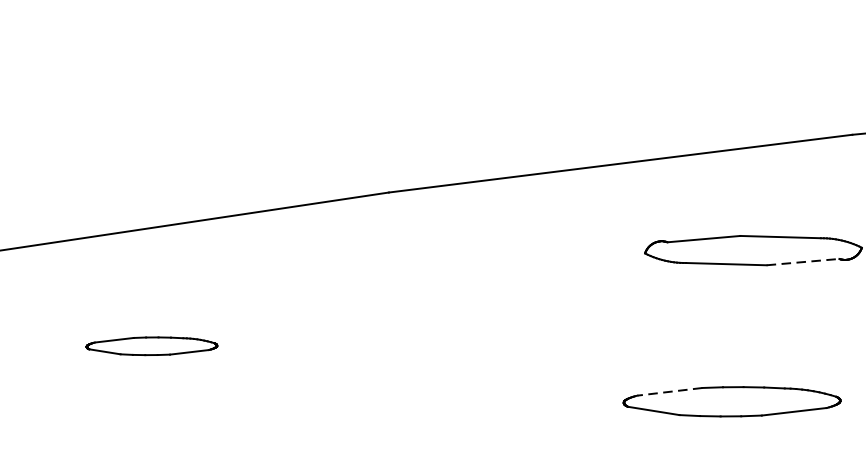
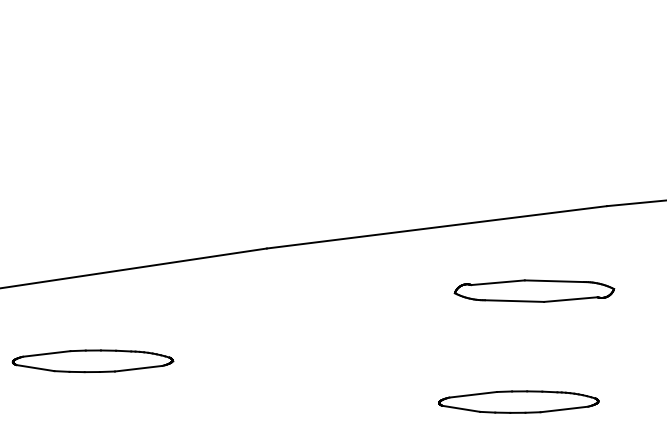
line: (802, 261) -> (570, 299), dashed -> solid
part: (151, 346) -> (92, 361), size x1.67
line: (670, 391) -> (473, 394), dashed -> solid

